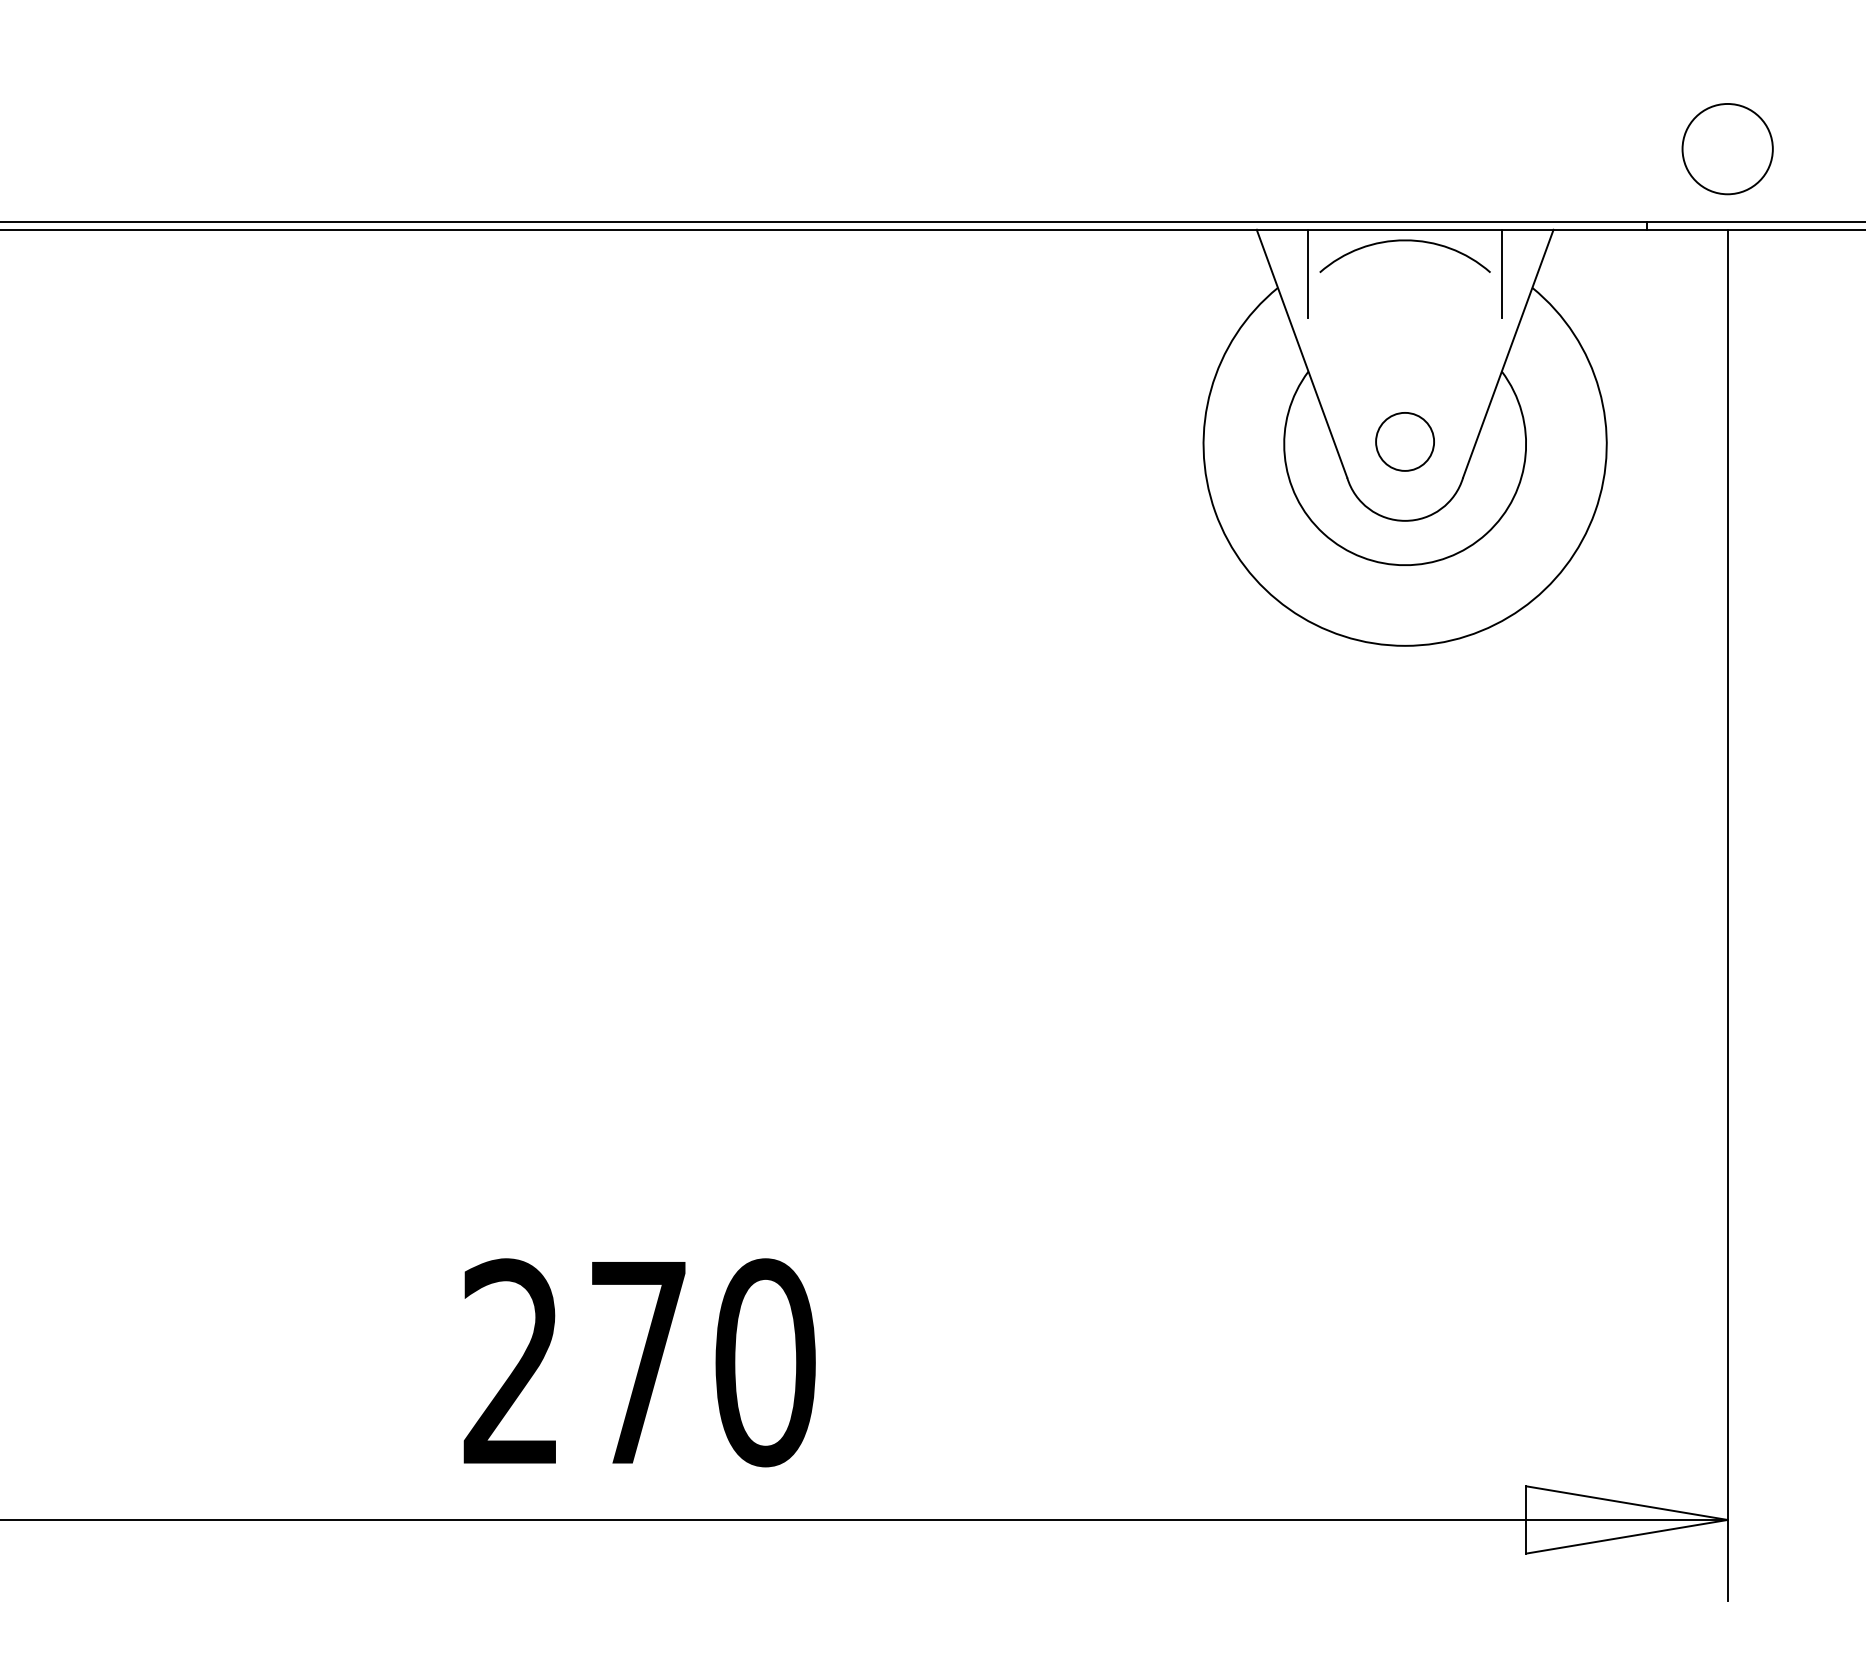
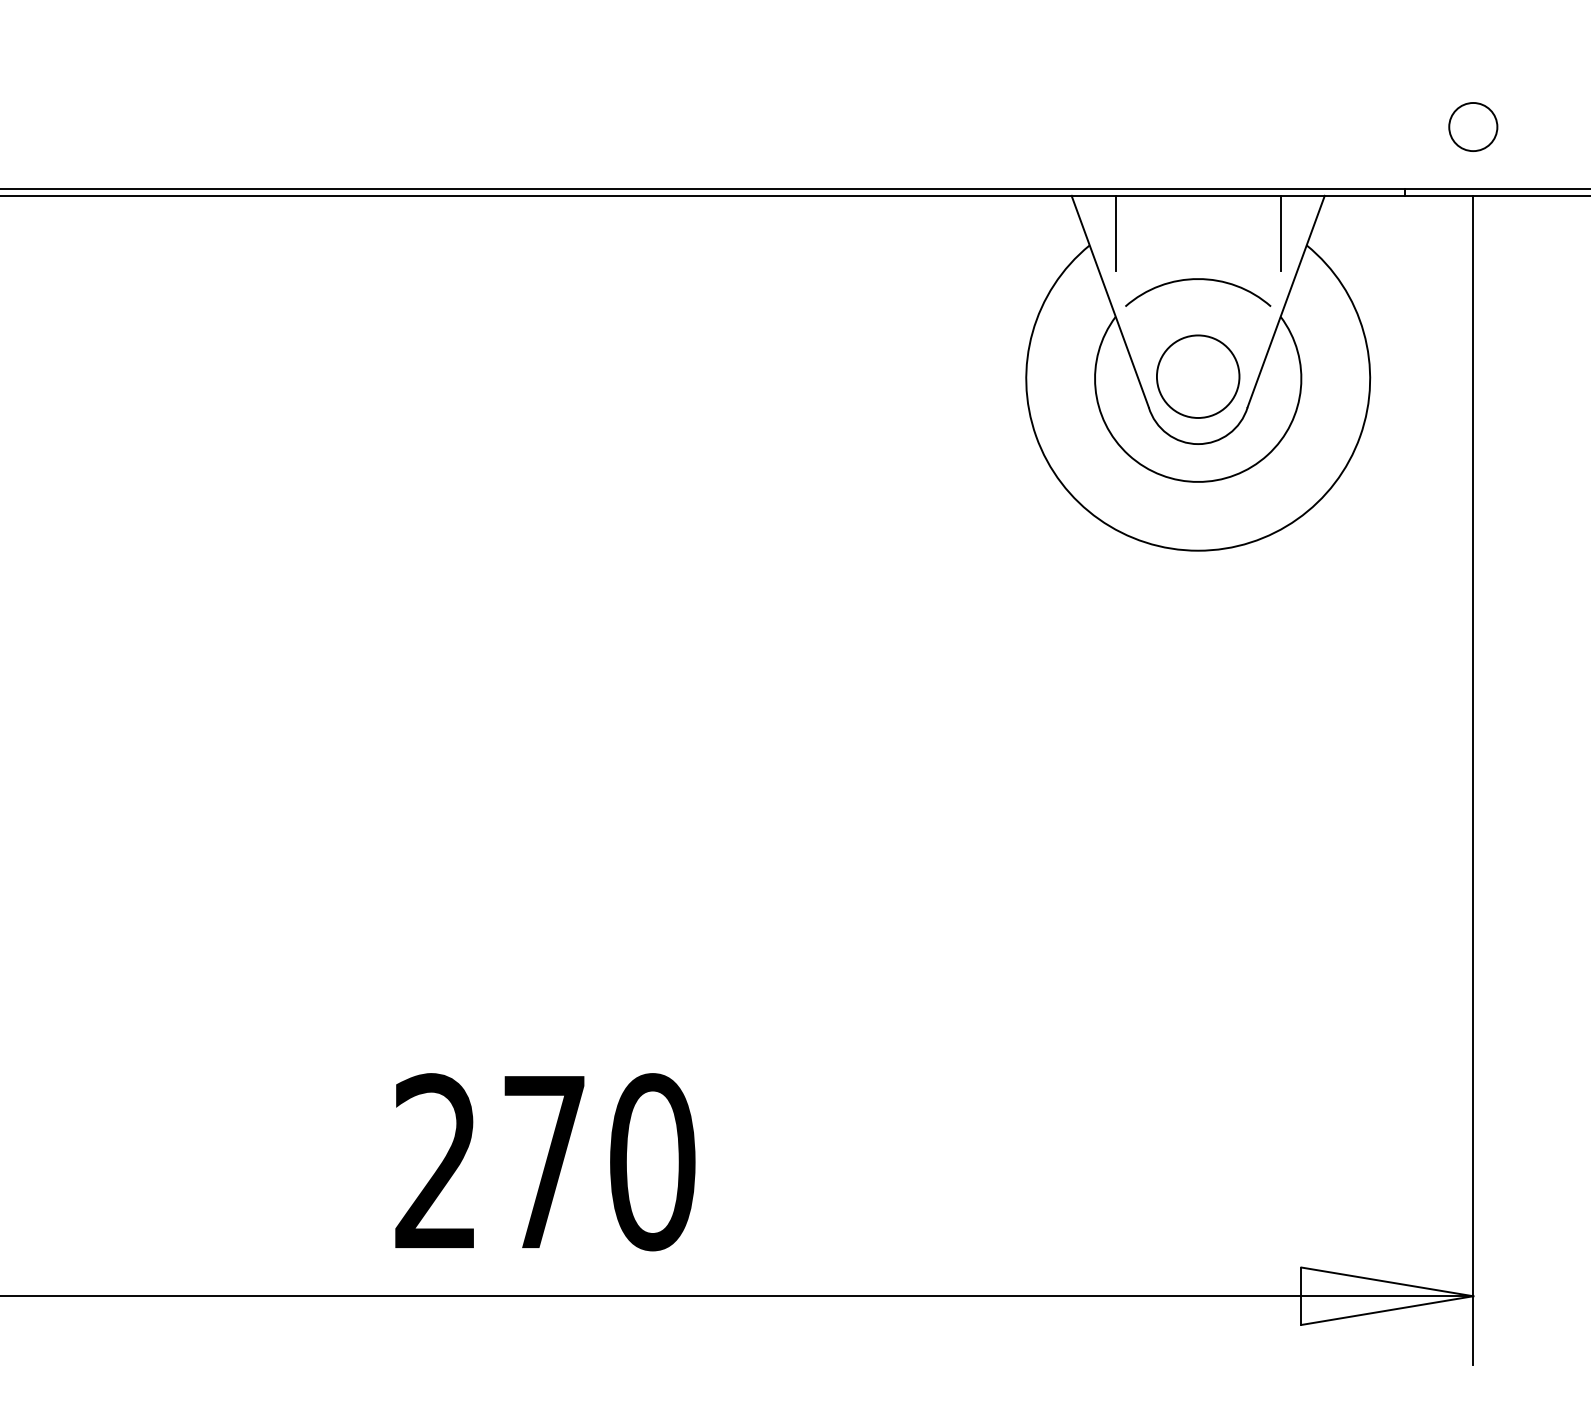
circle: (1727, 148) -> (1473, 126), size x0.62
arc: (1404, 241) -> (1197, 280), moved
circle: (1404, 441) -> (1197, 376), size x1.67

